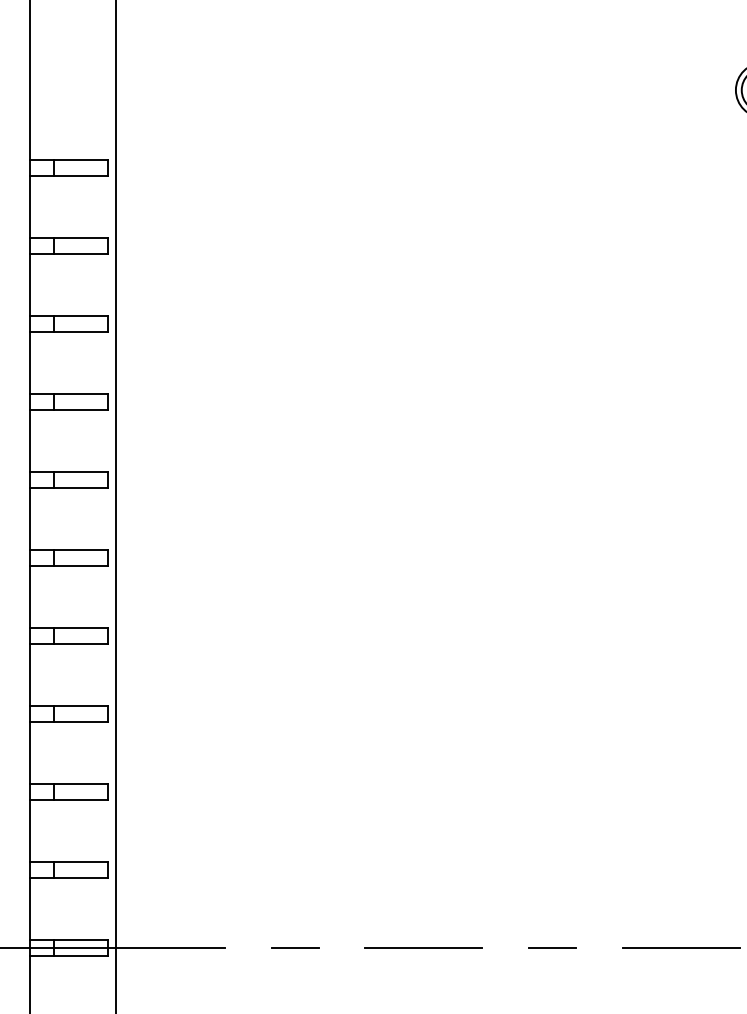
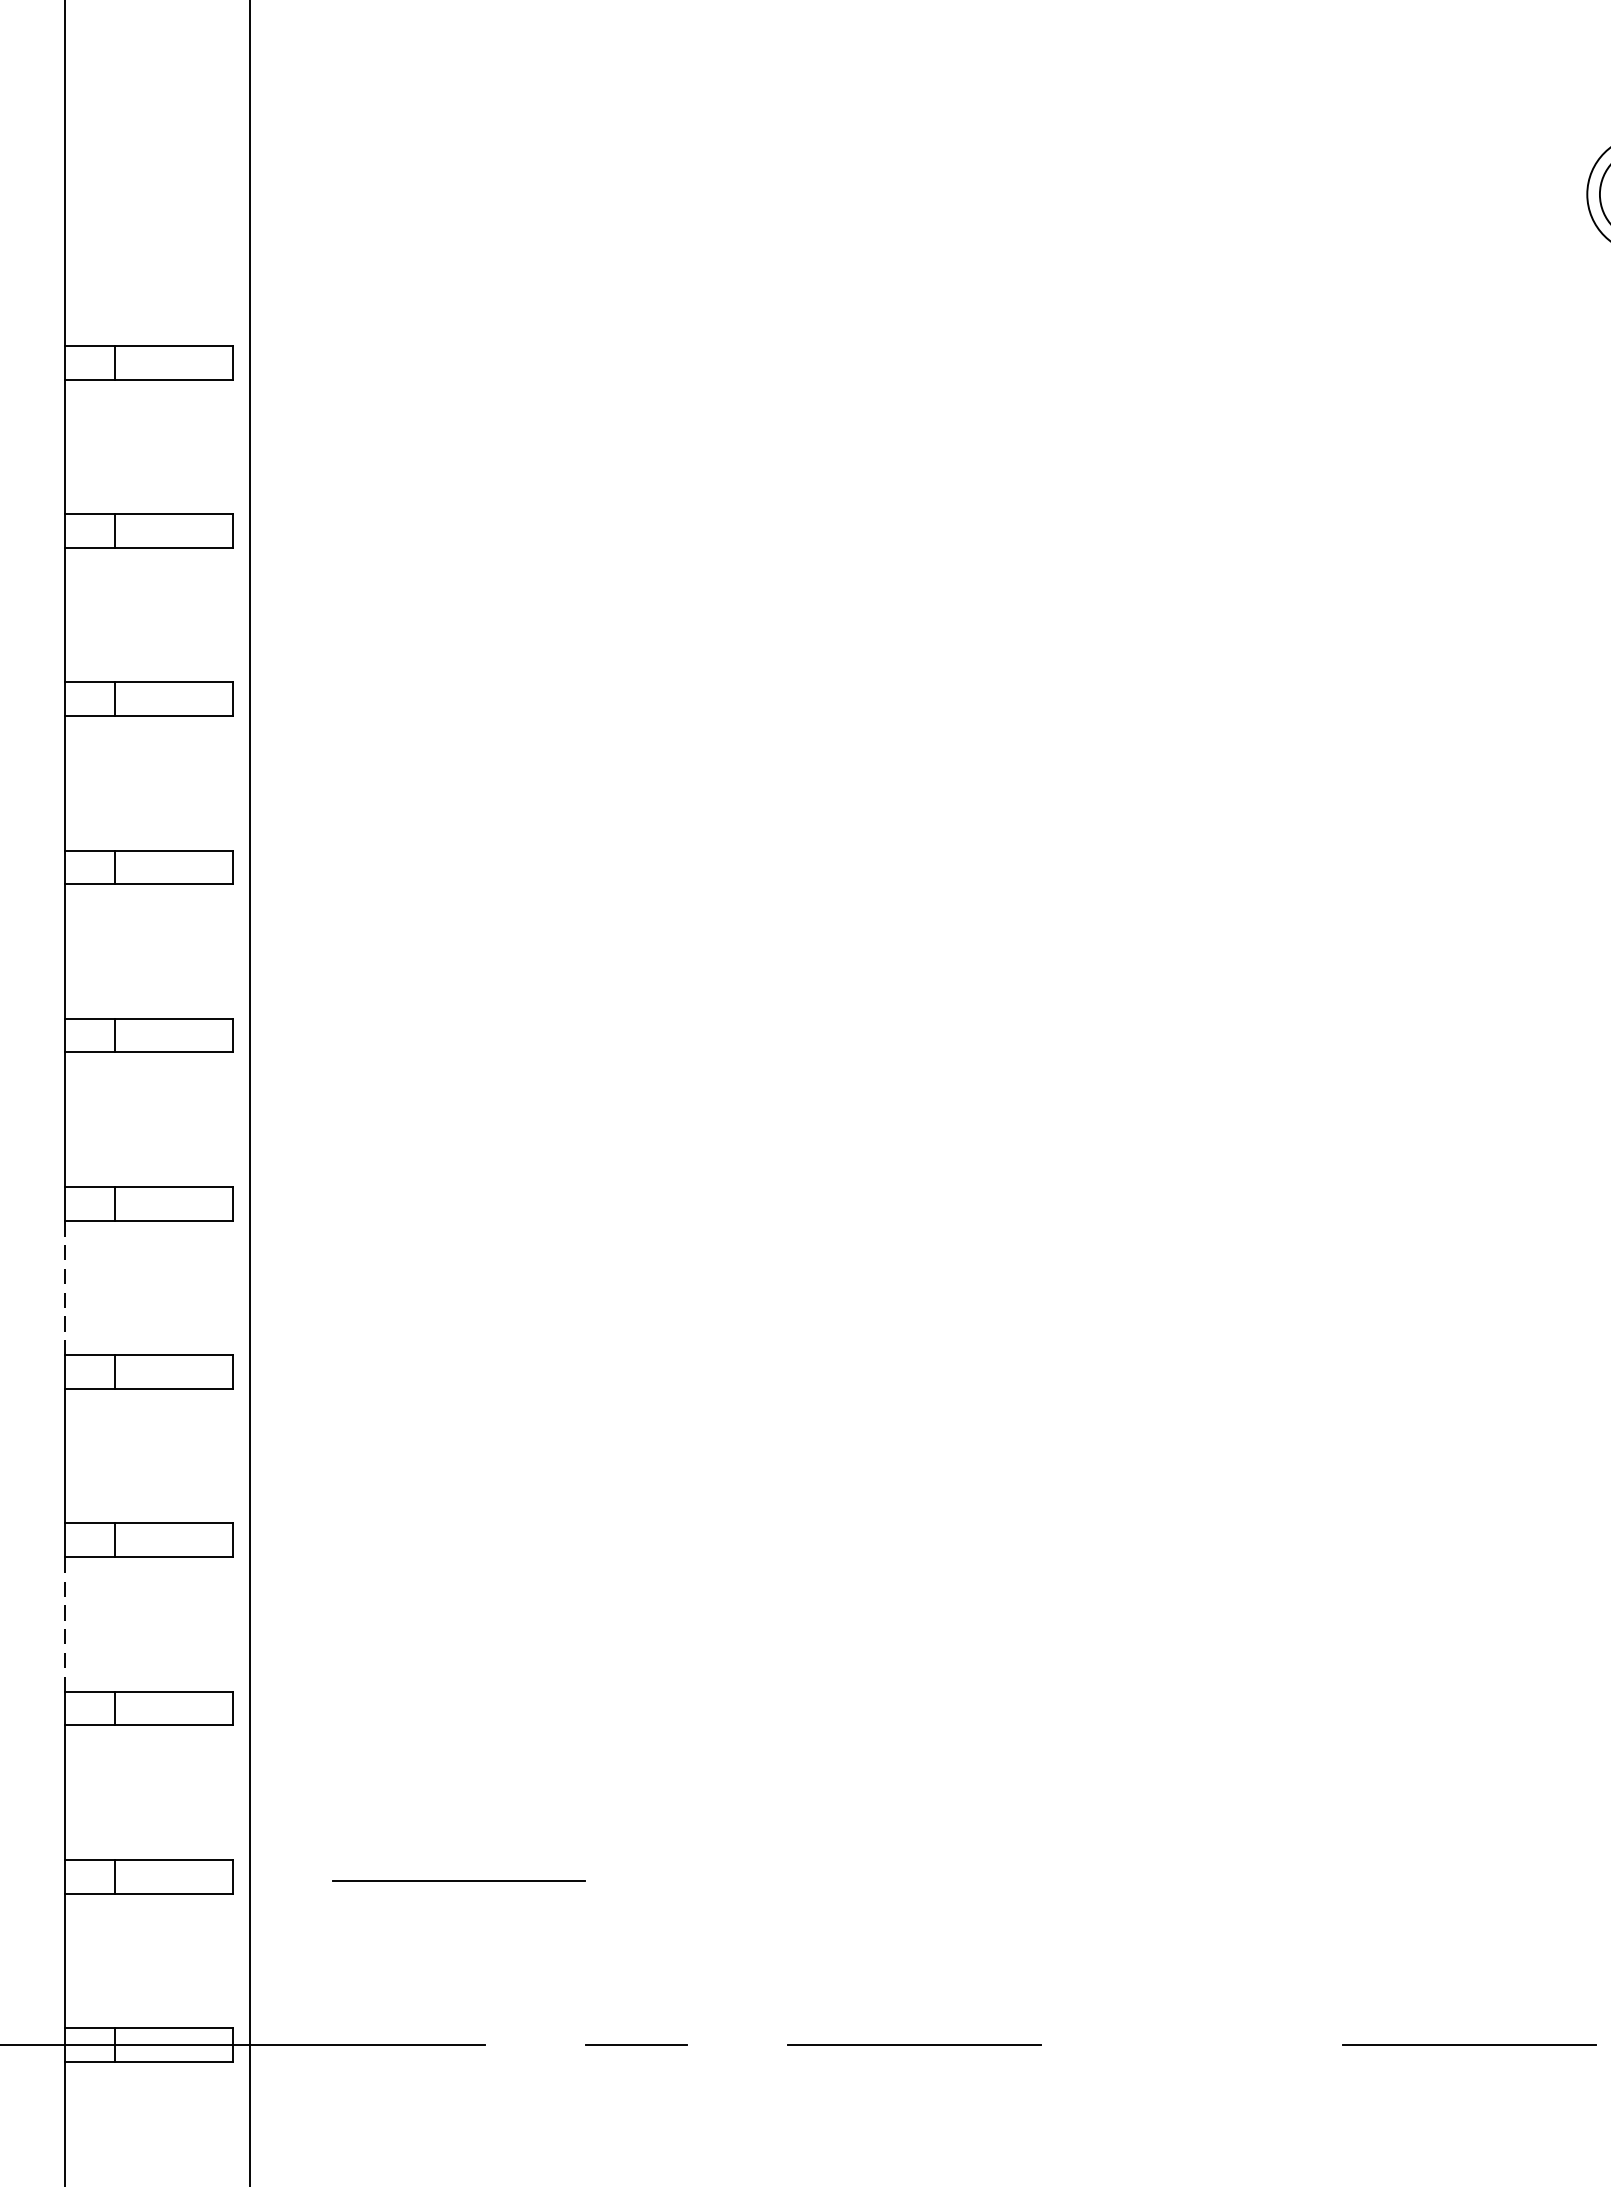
line: (30, 596) -> (65, 1286), solid -> dashed
line: (30, 752) -> (65, 1623), solid -> dashed
line: (212, 871) -> (458, 1879), added
line: (552, 948) -> (1191, 2045), removed

